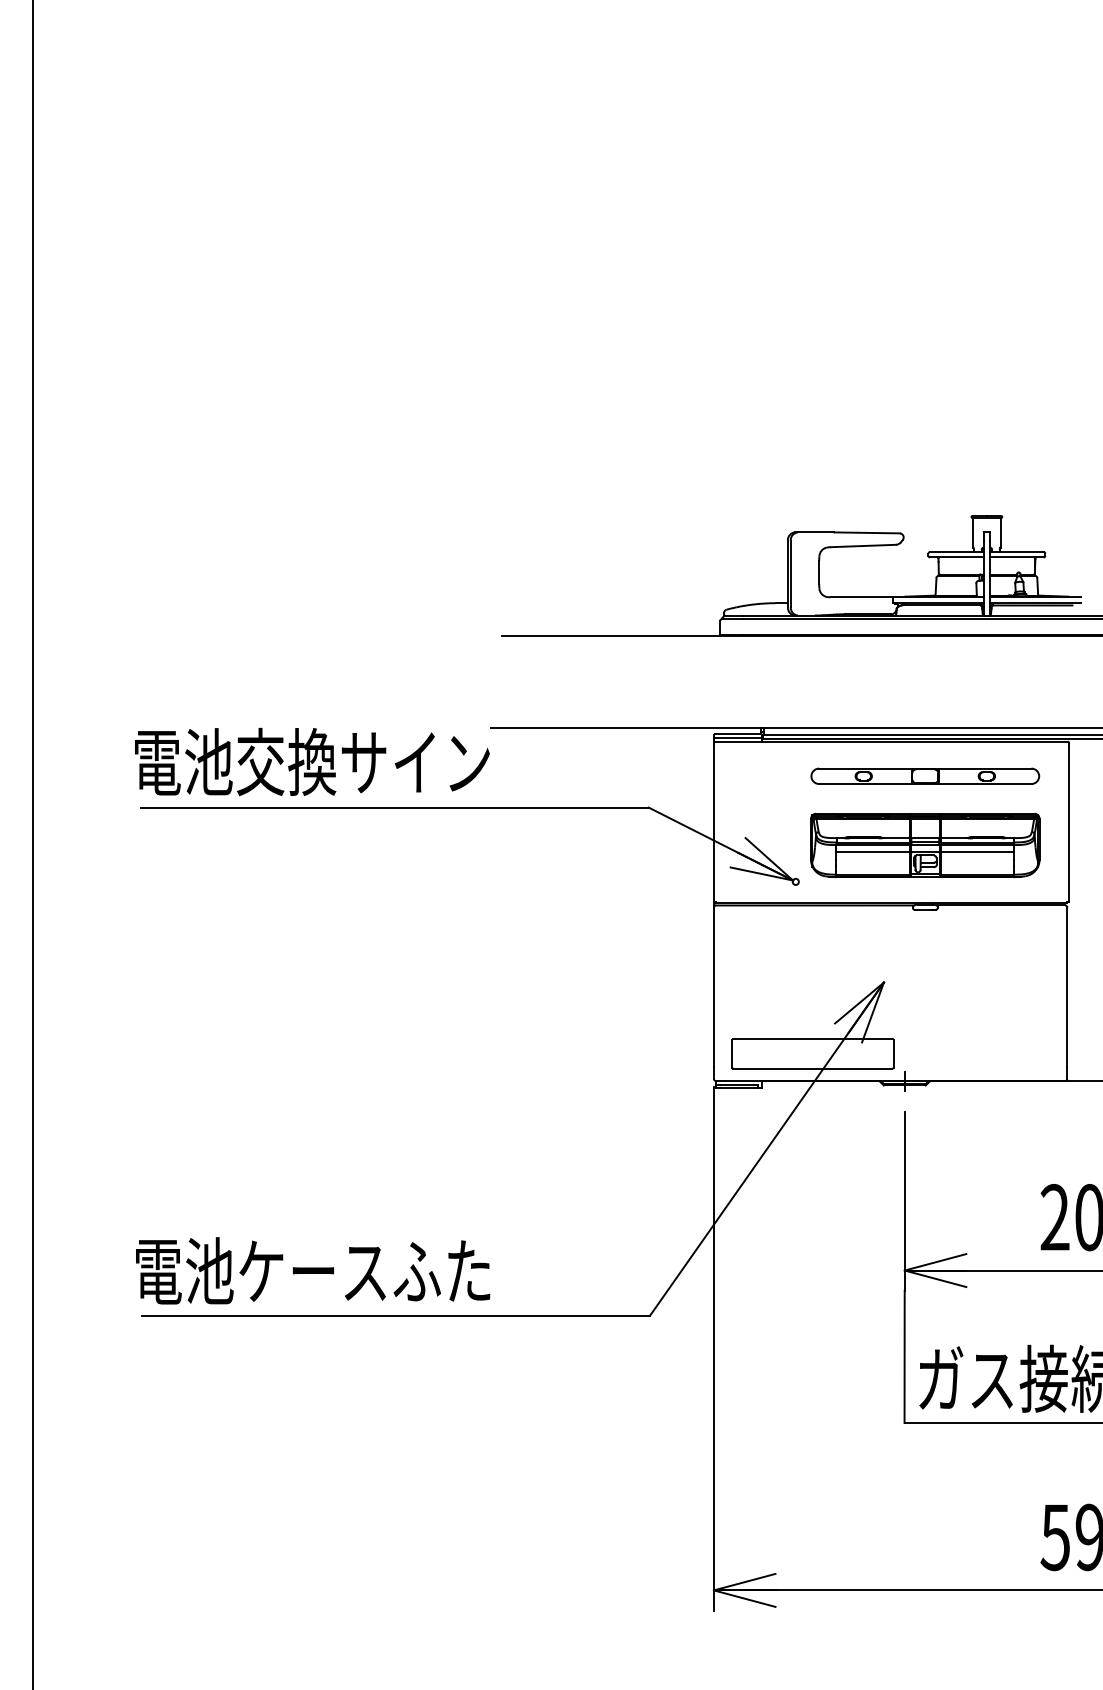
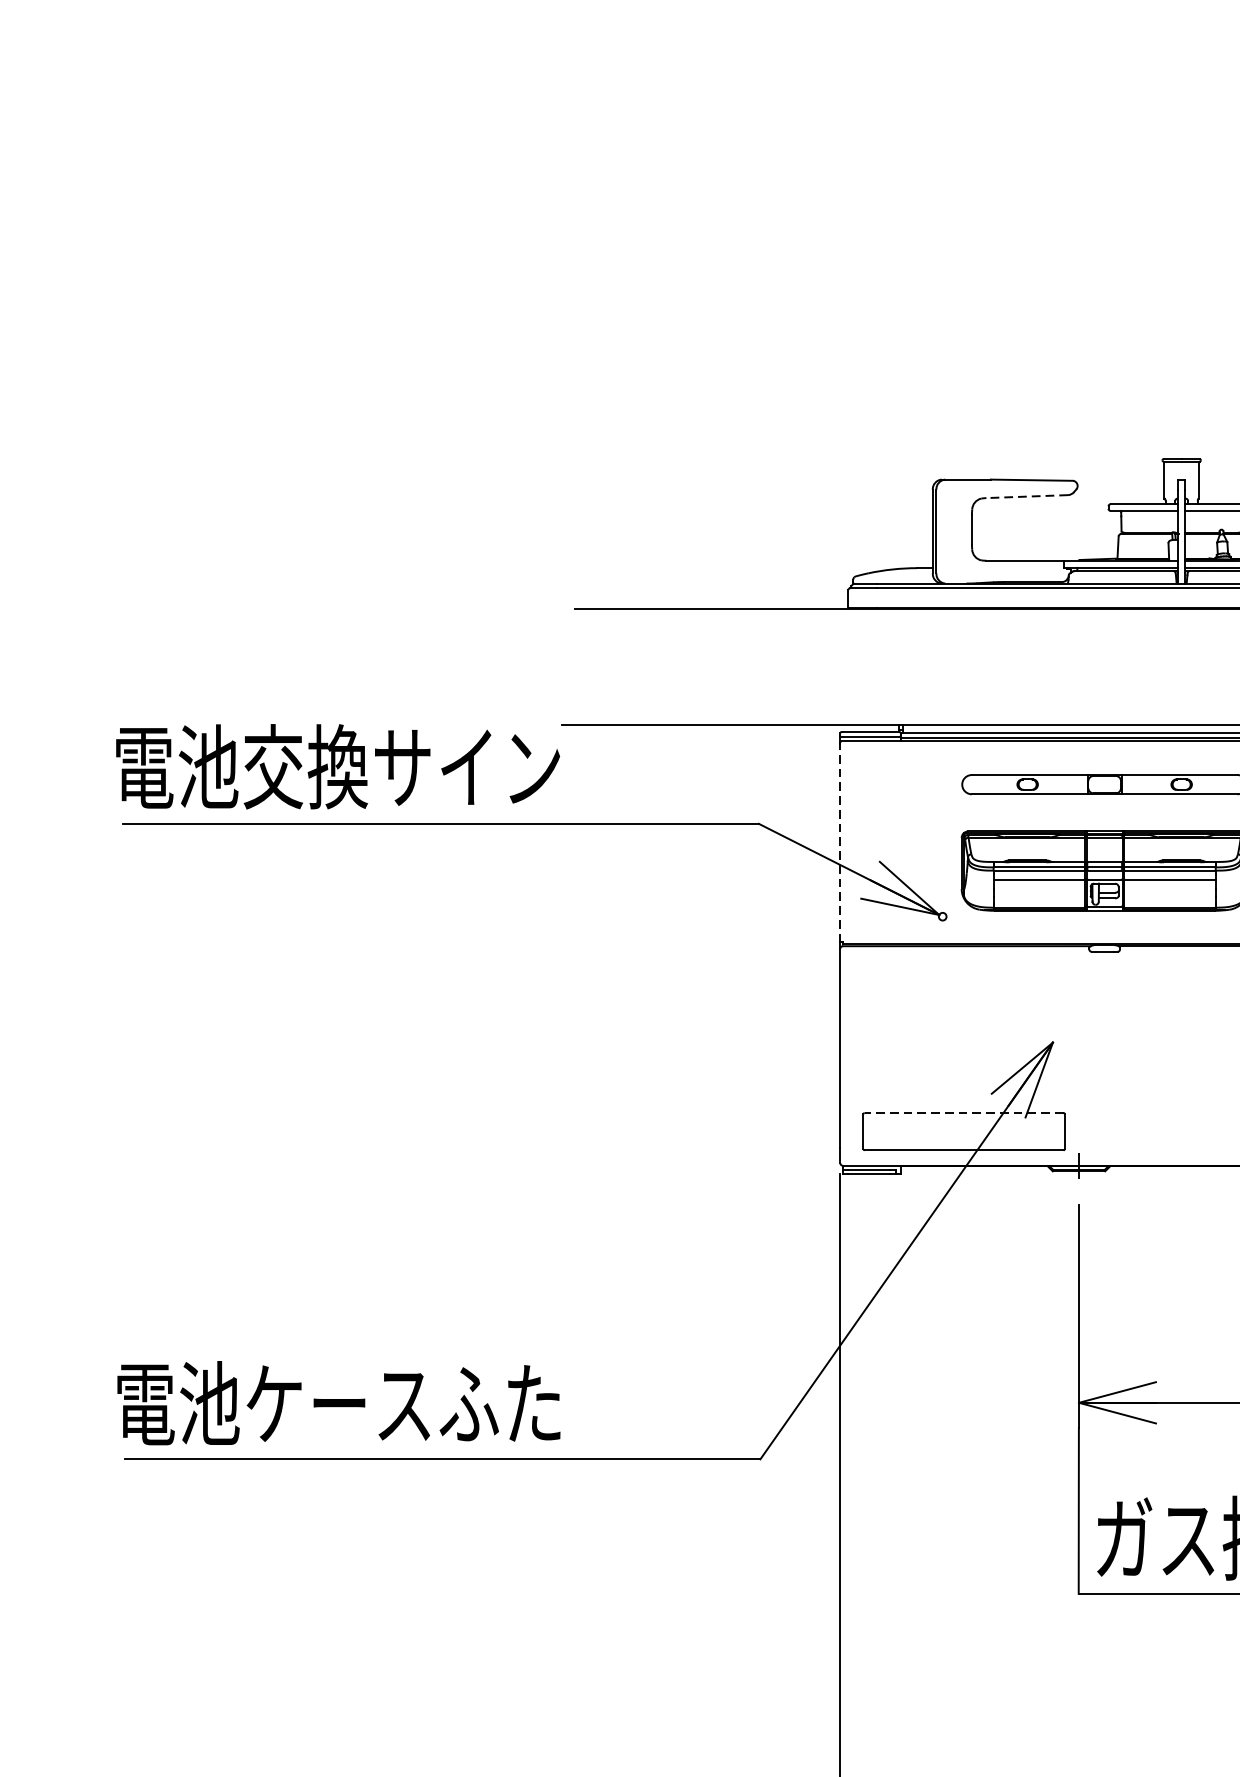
line: (863, 546) -> (1027, 497), solid -> dashed
line: (713, 822) -> (839, 842), solid -> dashed
line: (812, 1038) -> (963, 1112), solid -> dashed

